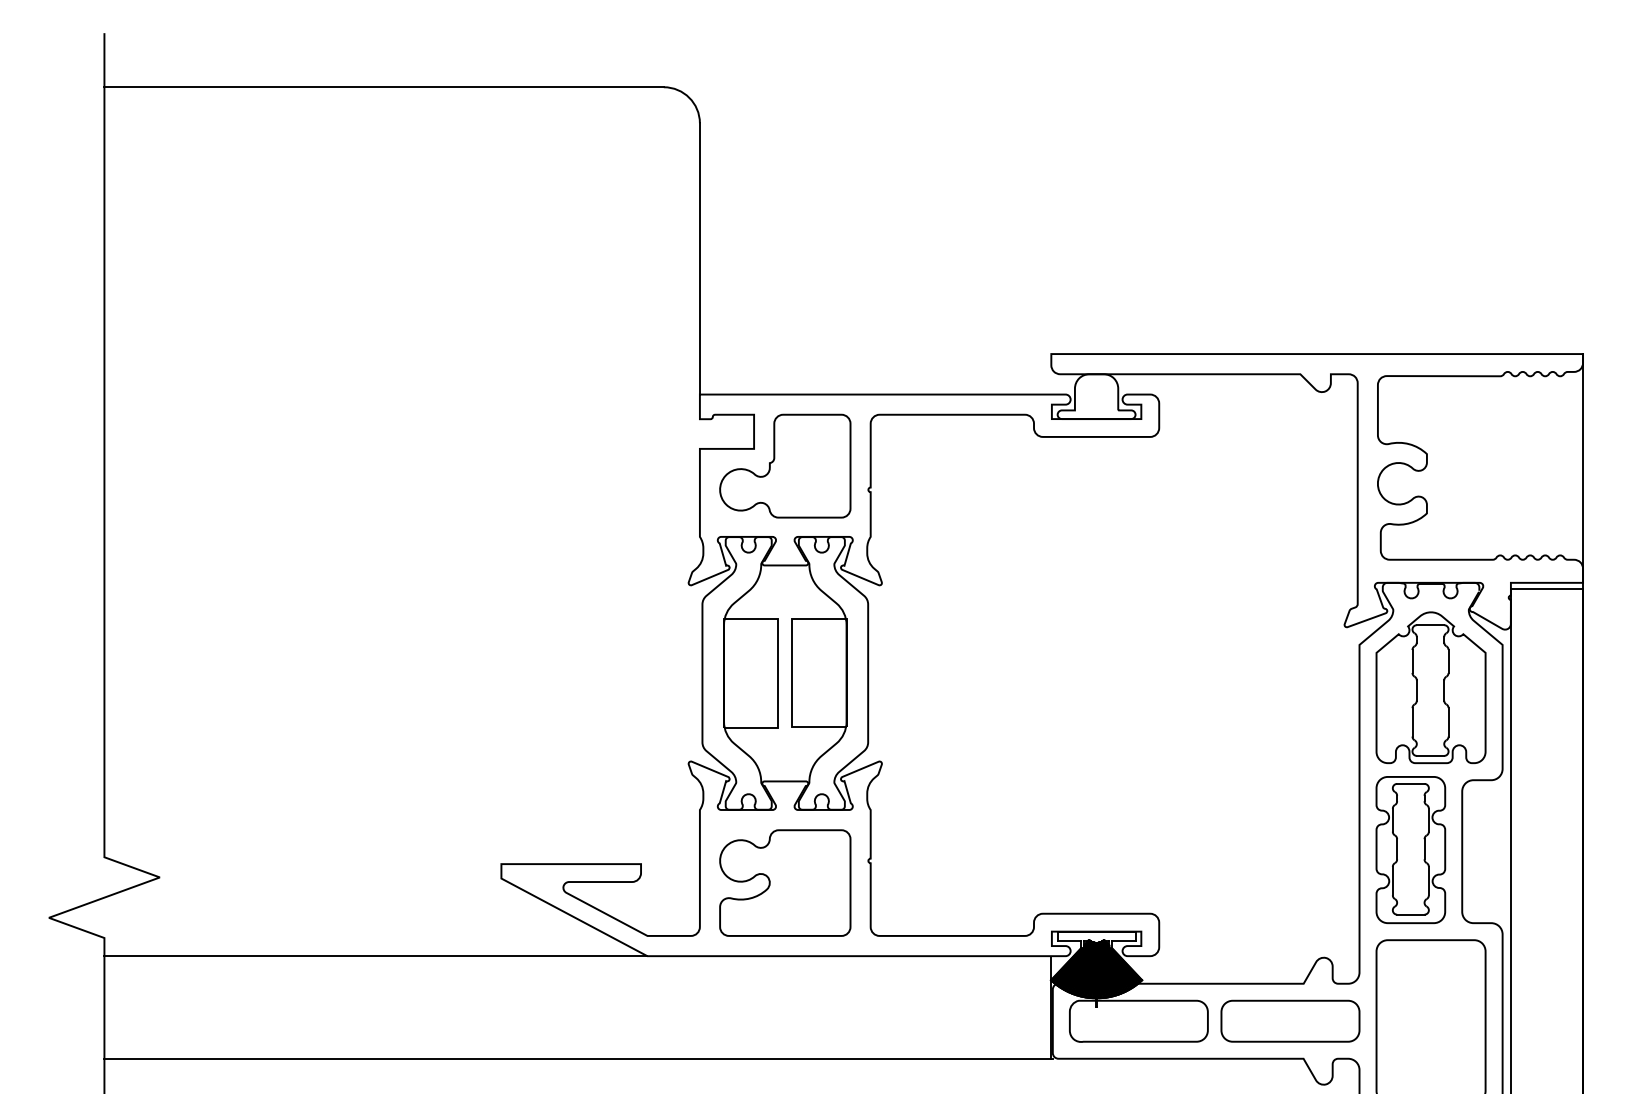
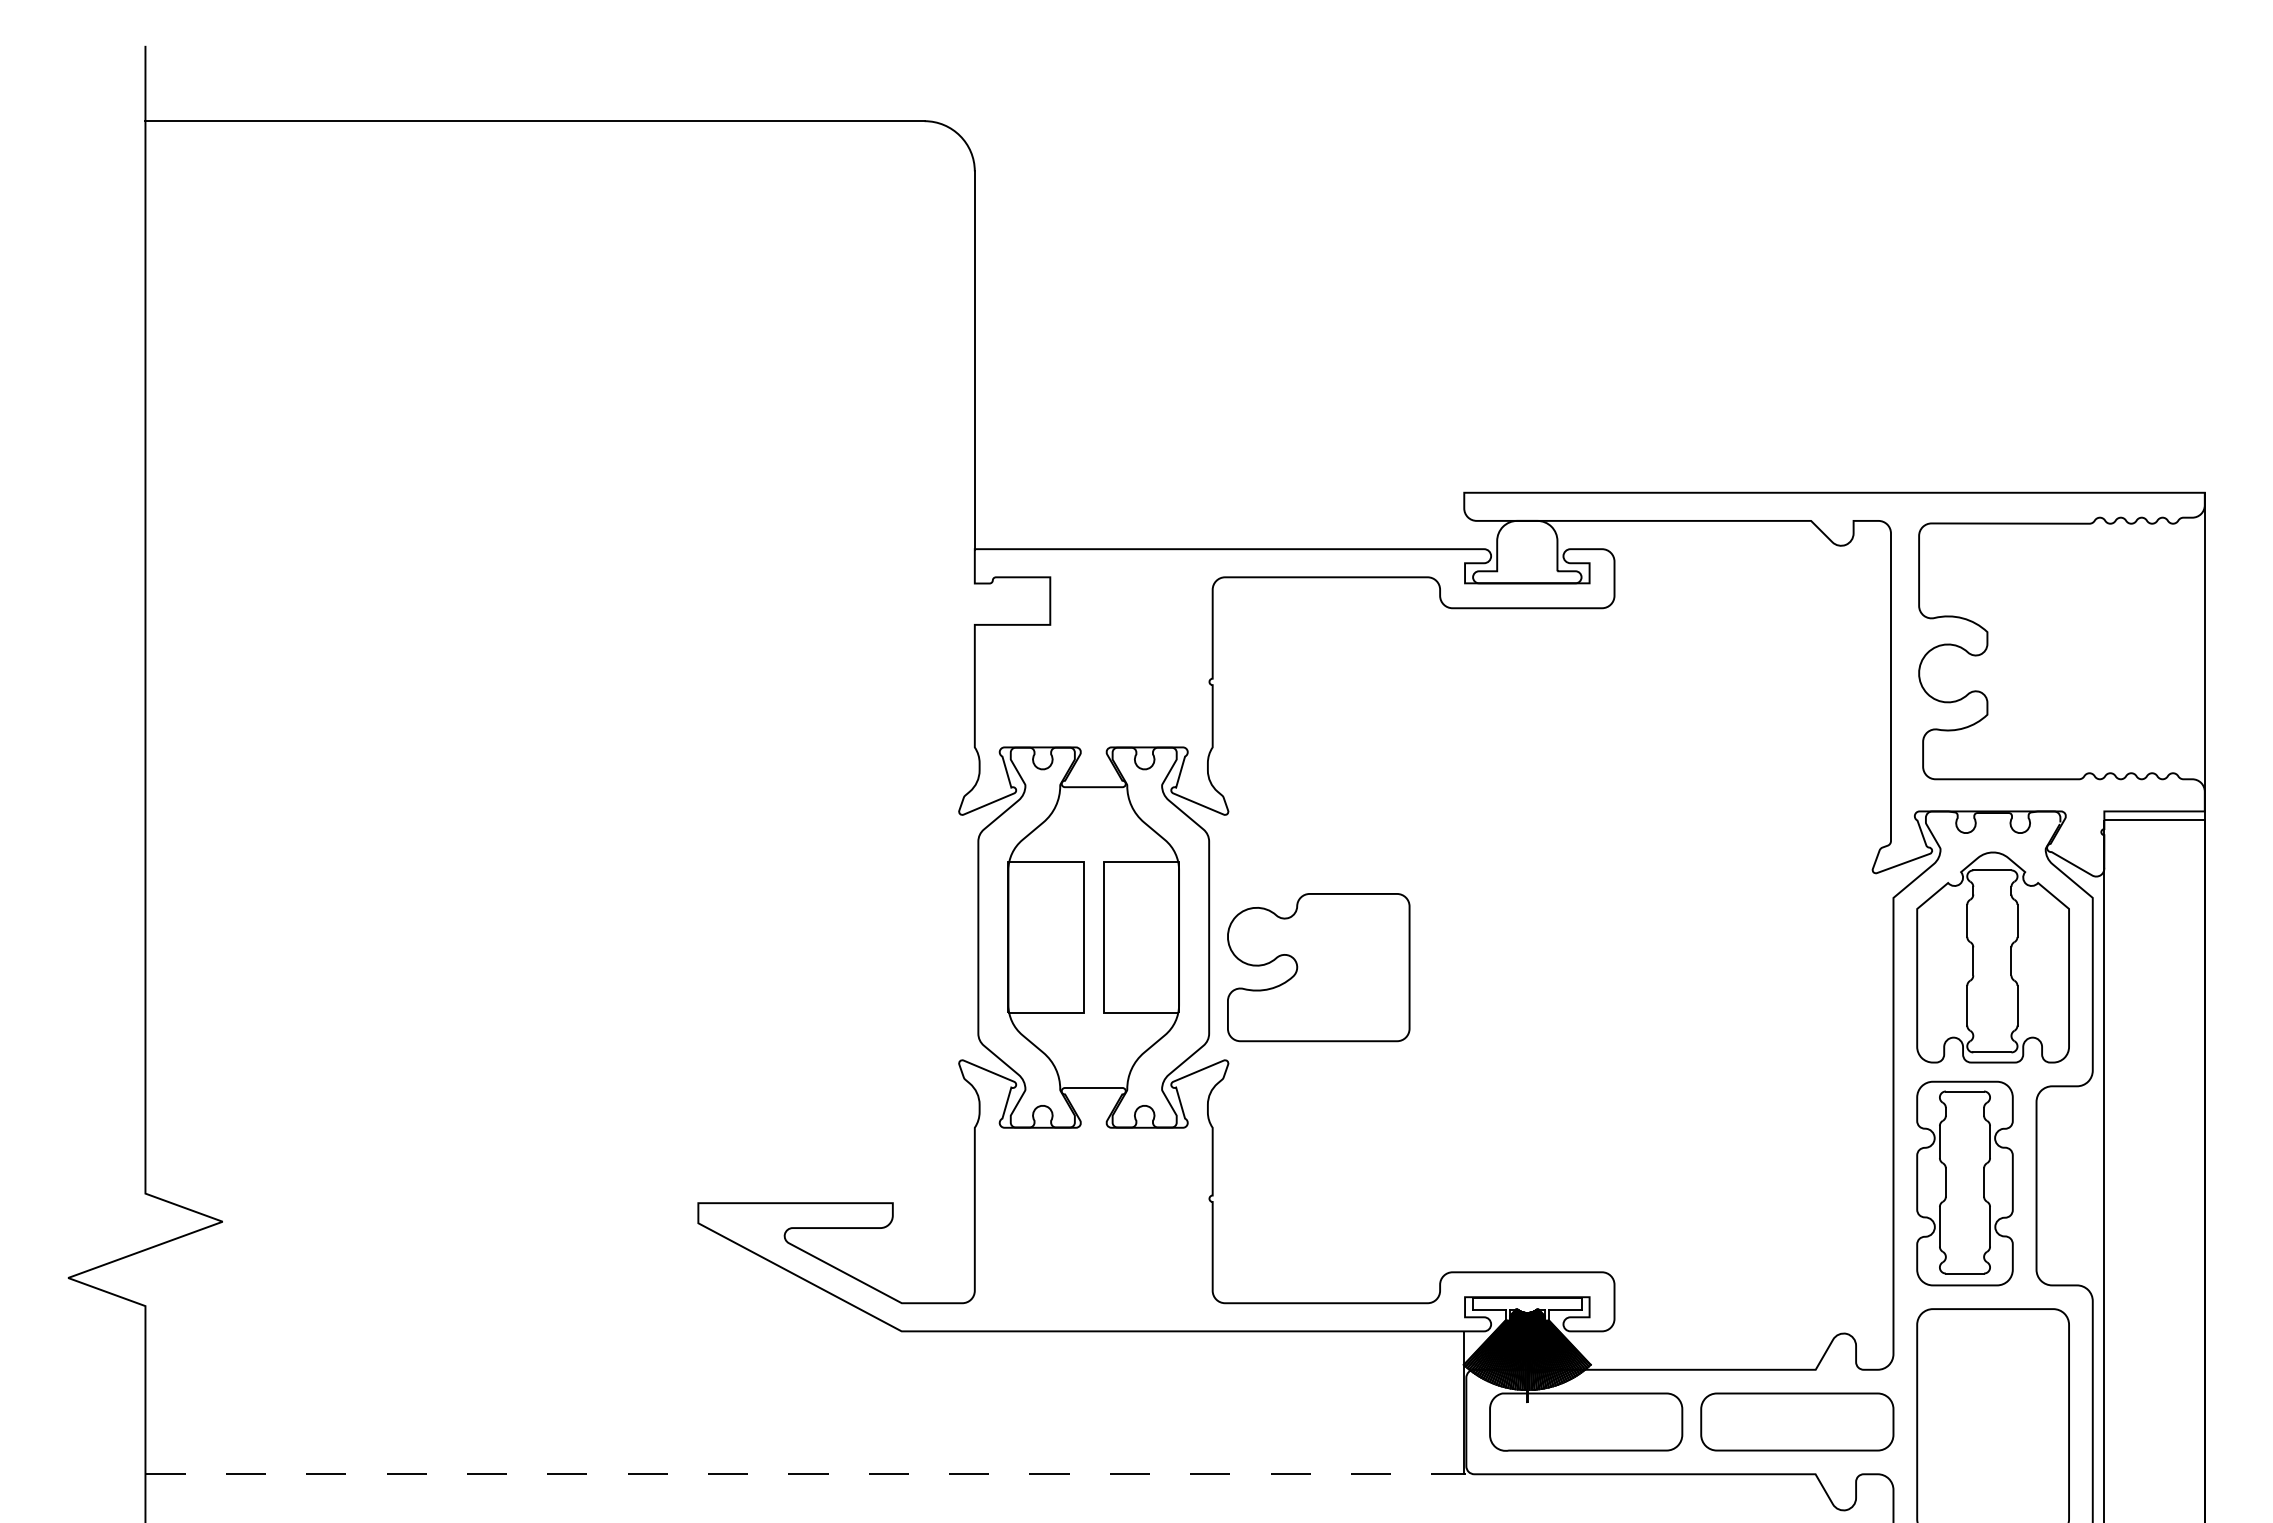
part: (785, 465) -> (1093, 648), removed
part: (785, 883) -> (1318, 967), moved
line: (375, 956) -> (523, 1331), removed
line: (579, 1058) -> (806, 1474), solid -> dashed

